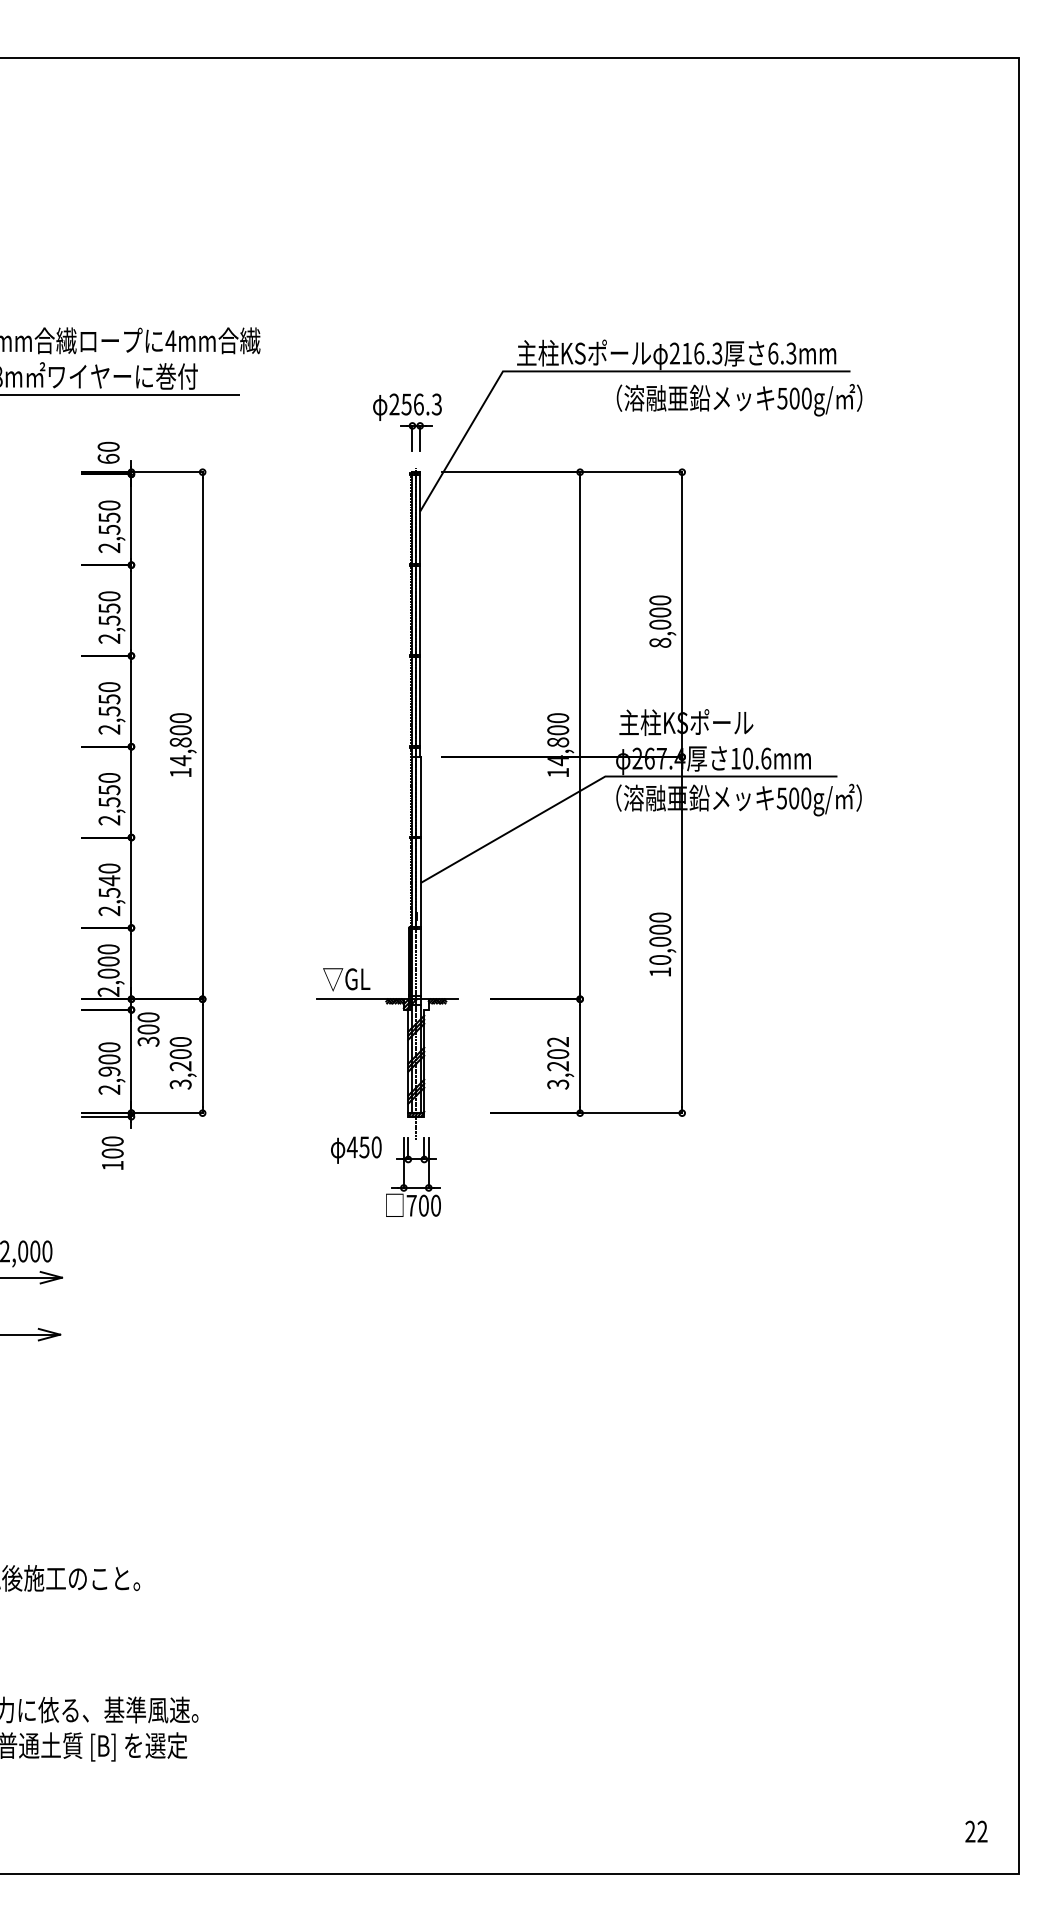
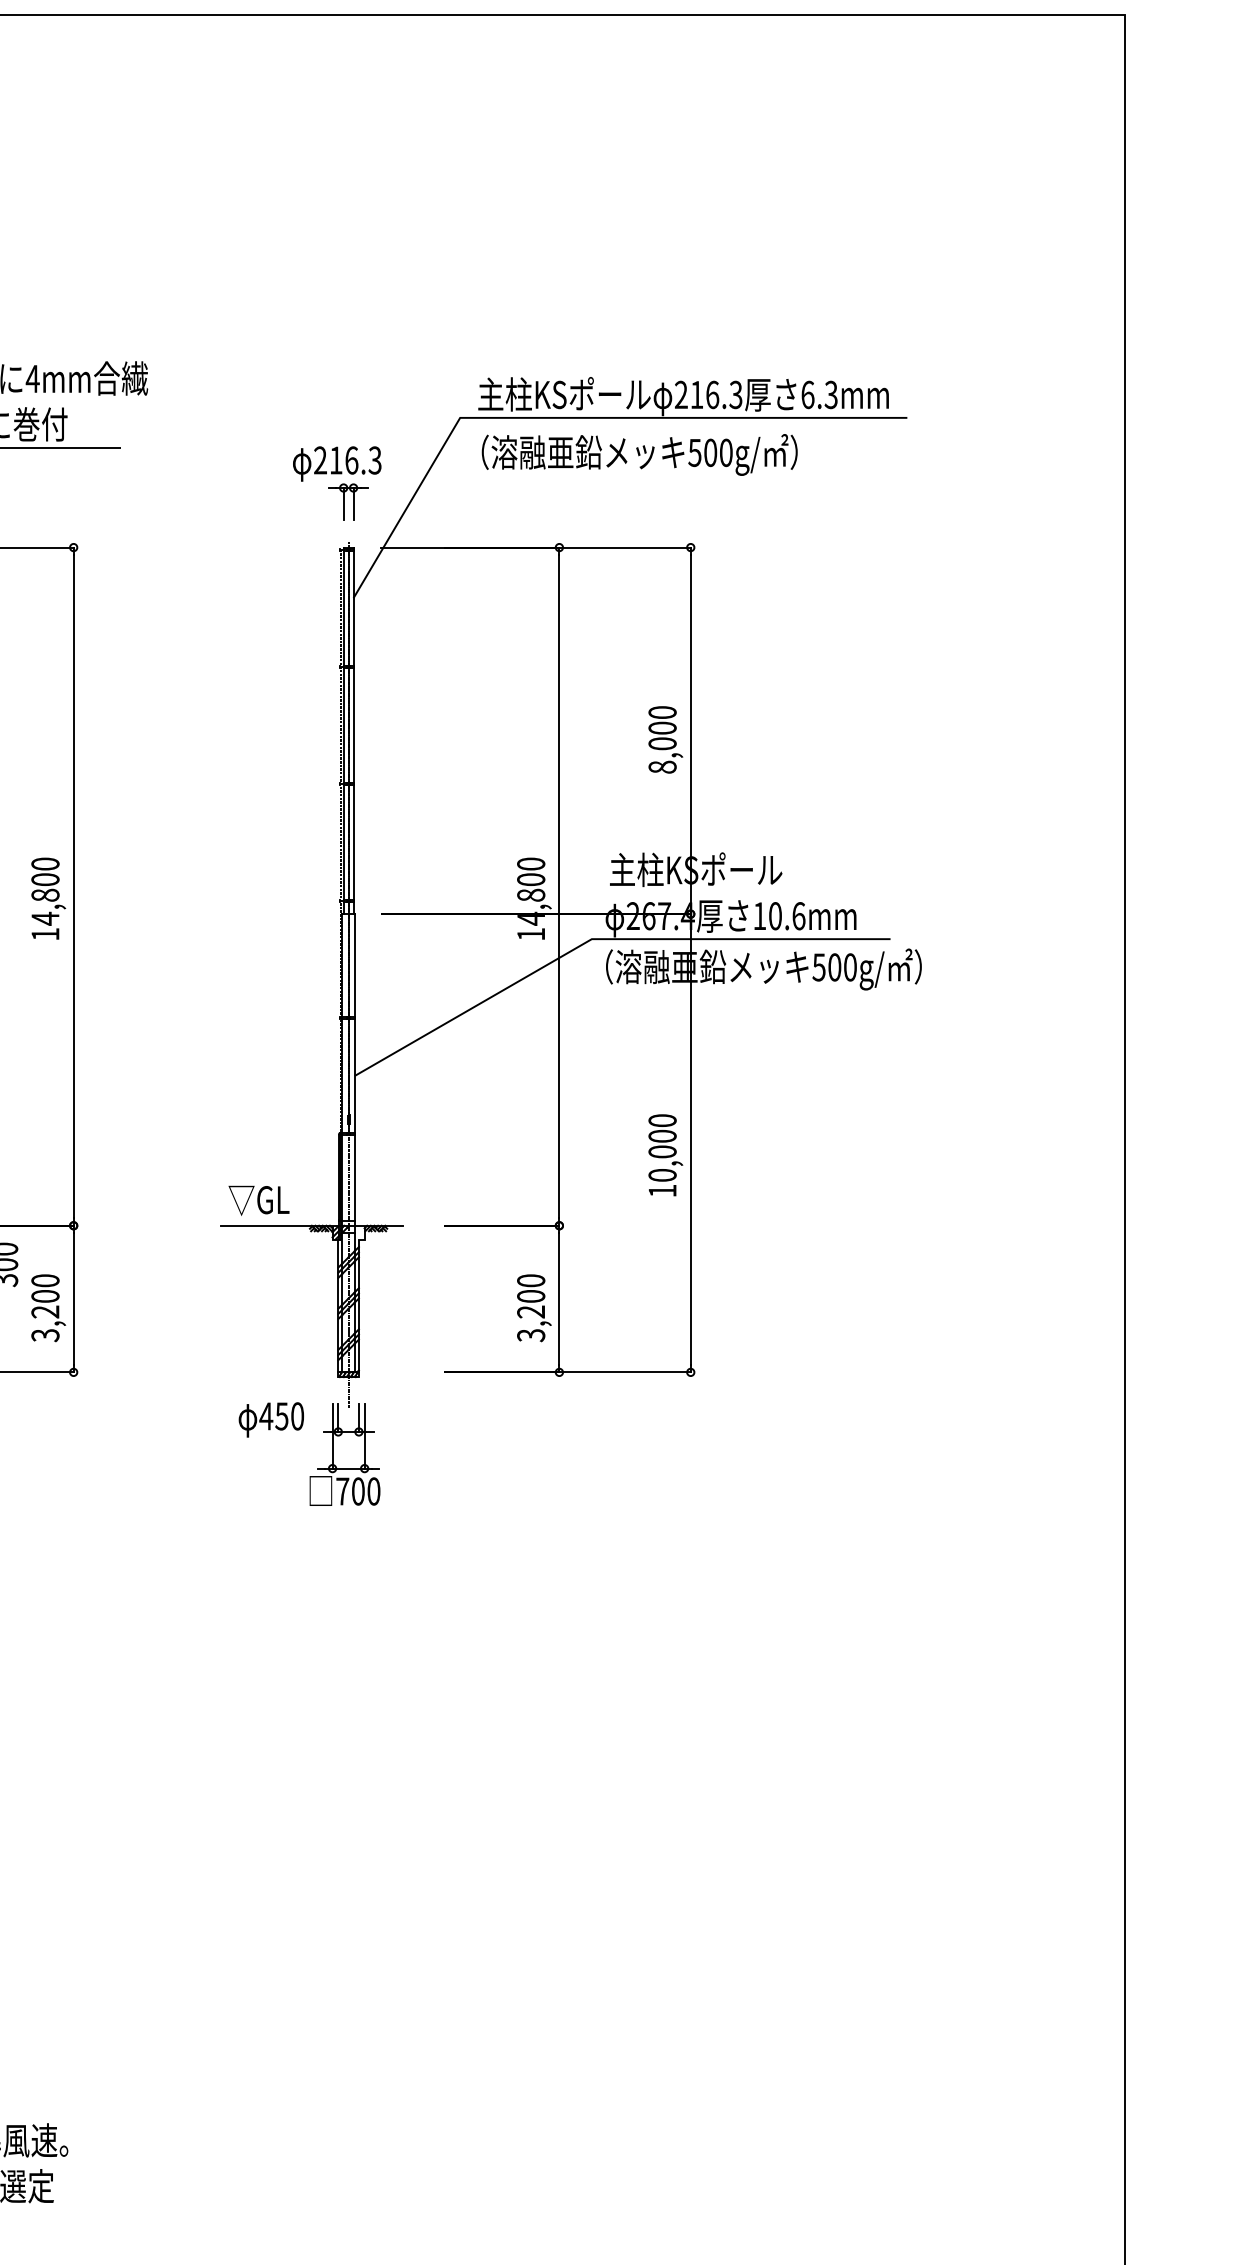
text: (739, 400) -> (639, 455), moved
text: (406, 404) -> (335, 460), 256.3 -> 216.3
text: (558, 1041) -> (531, 1280), 3,202 -> 3,200

